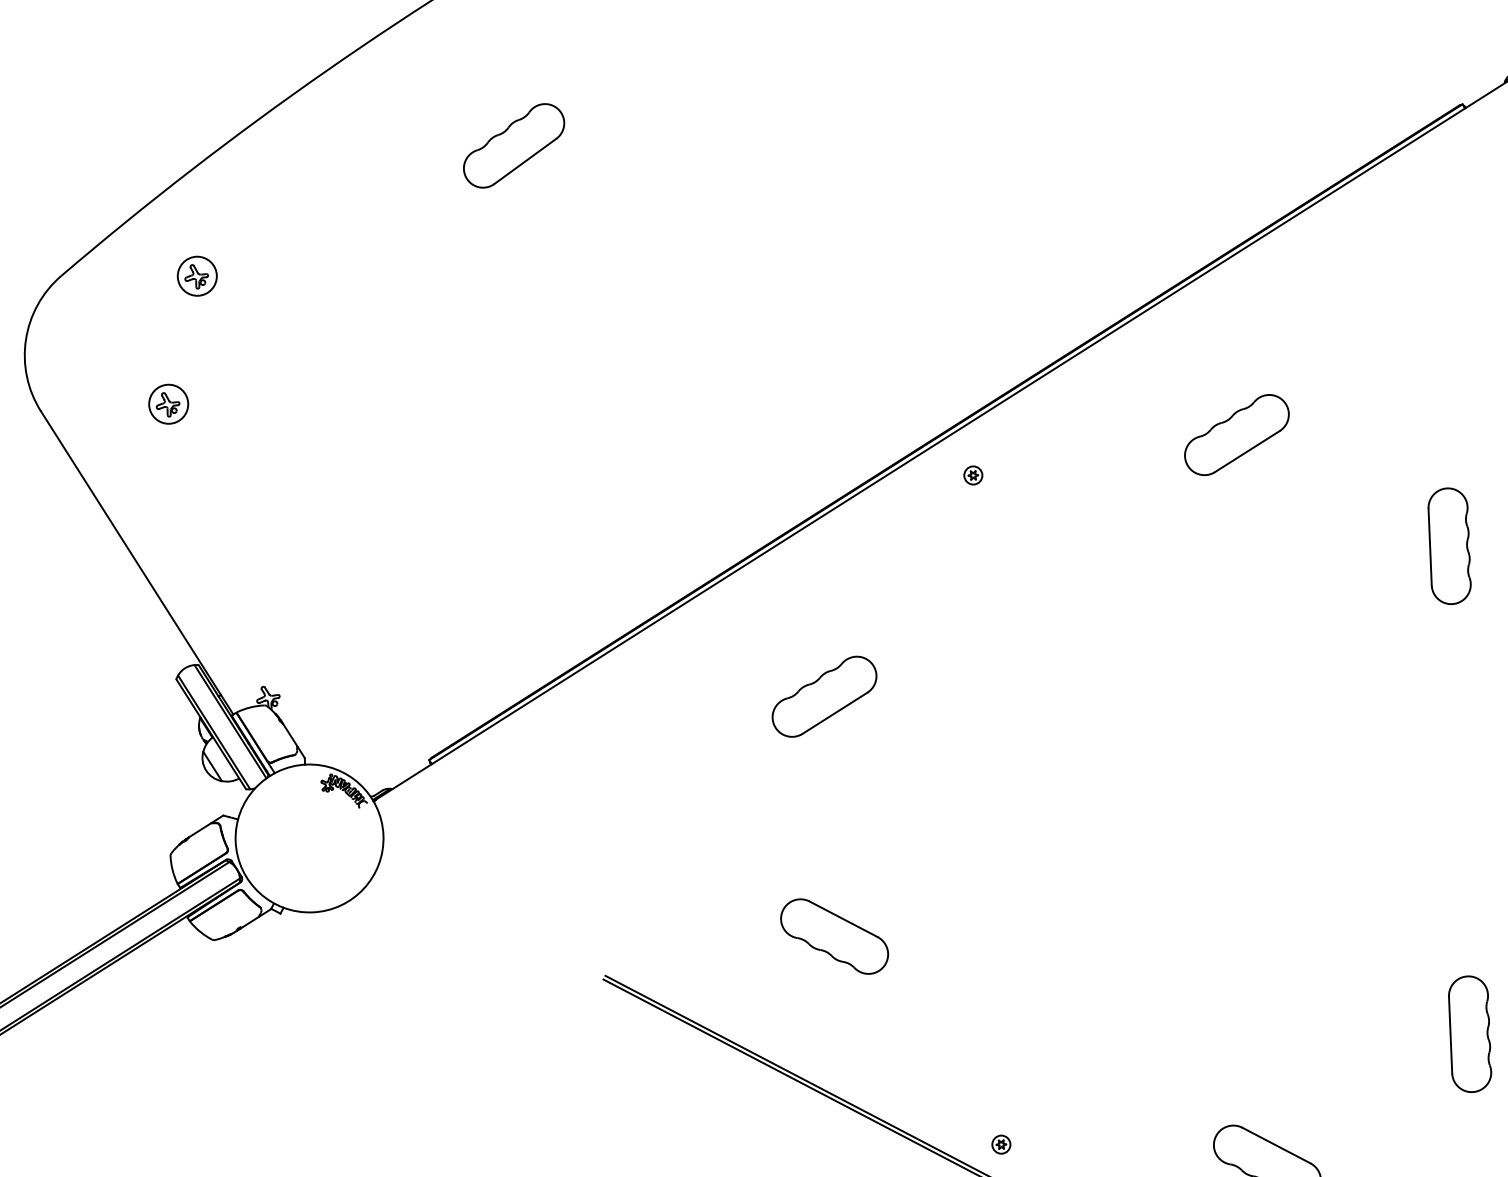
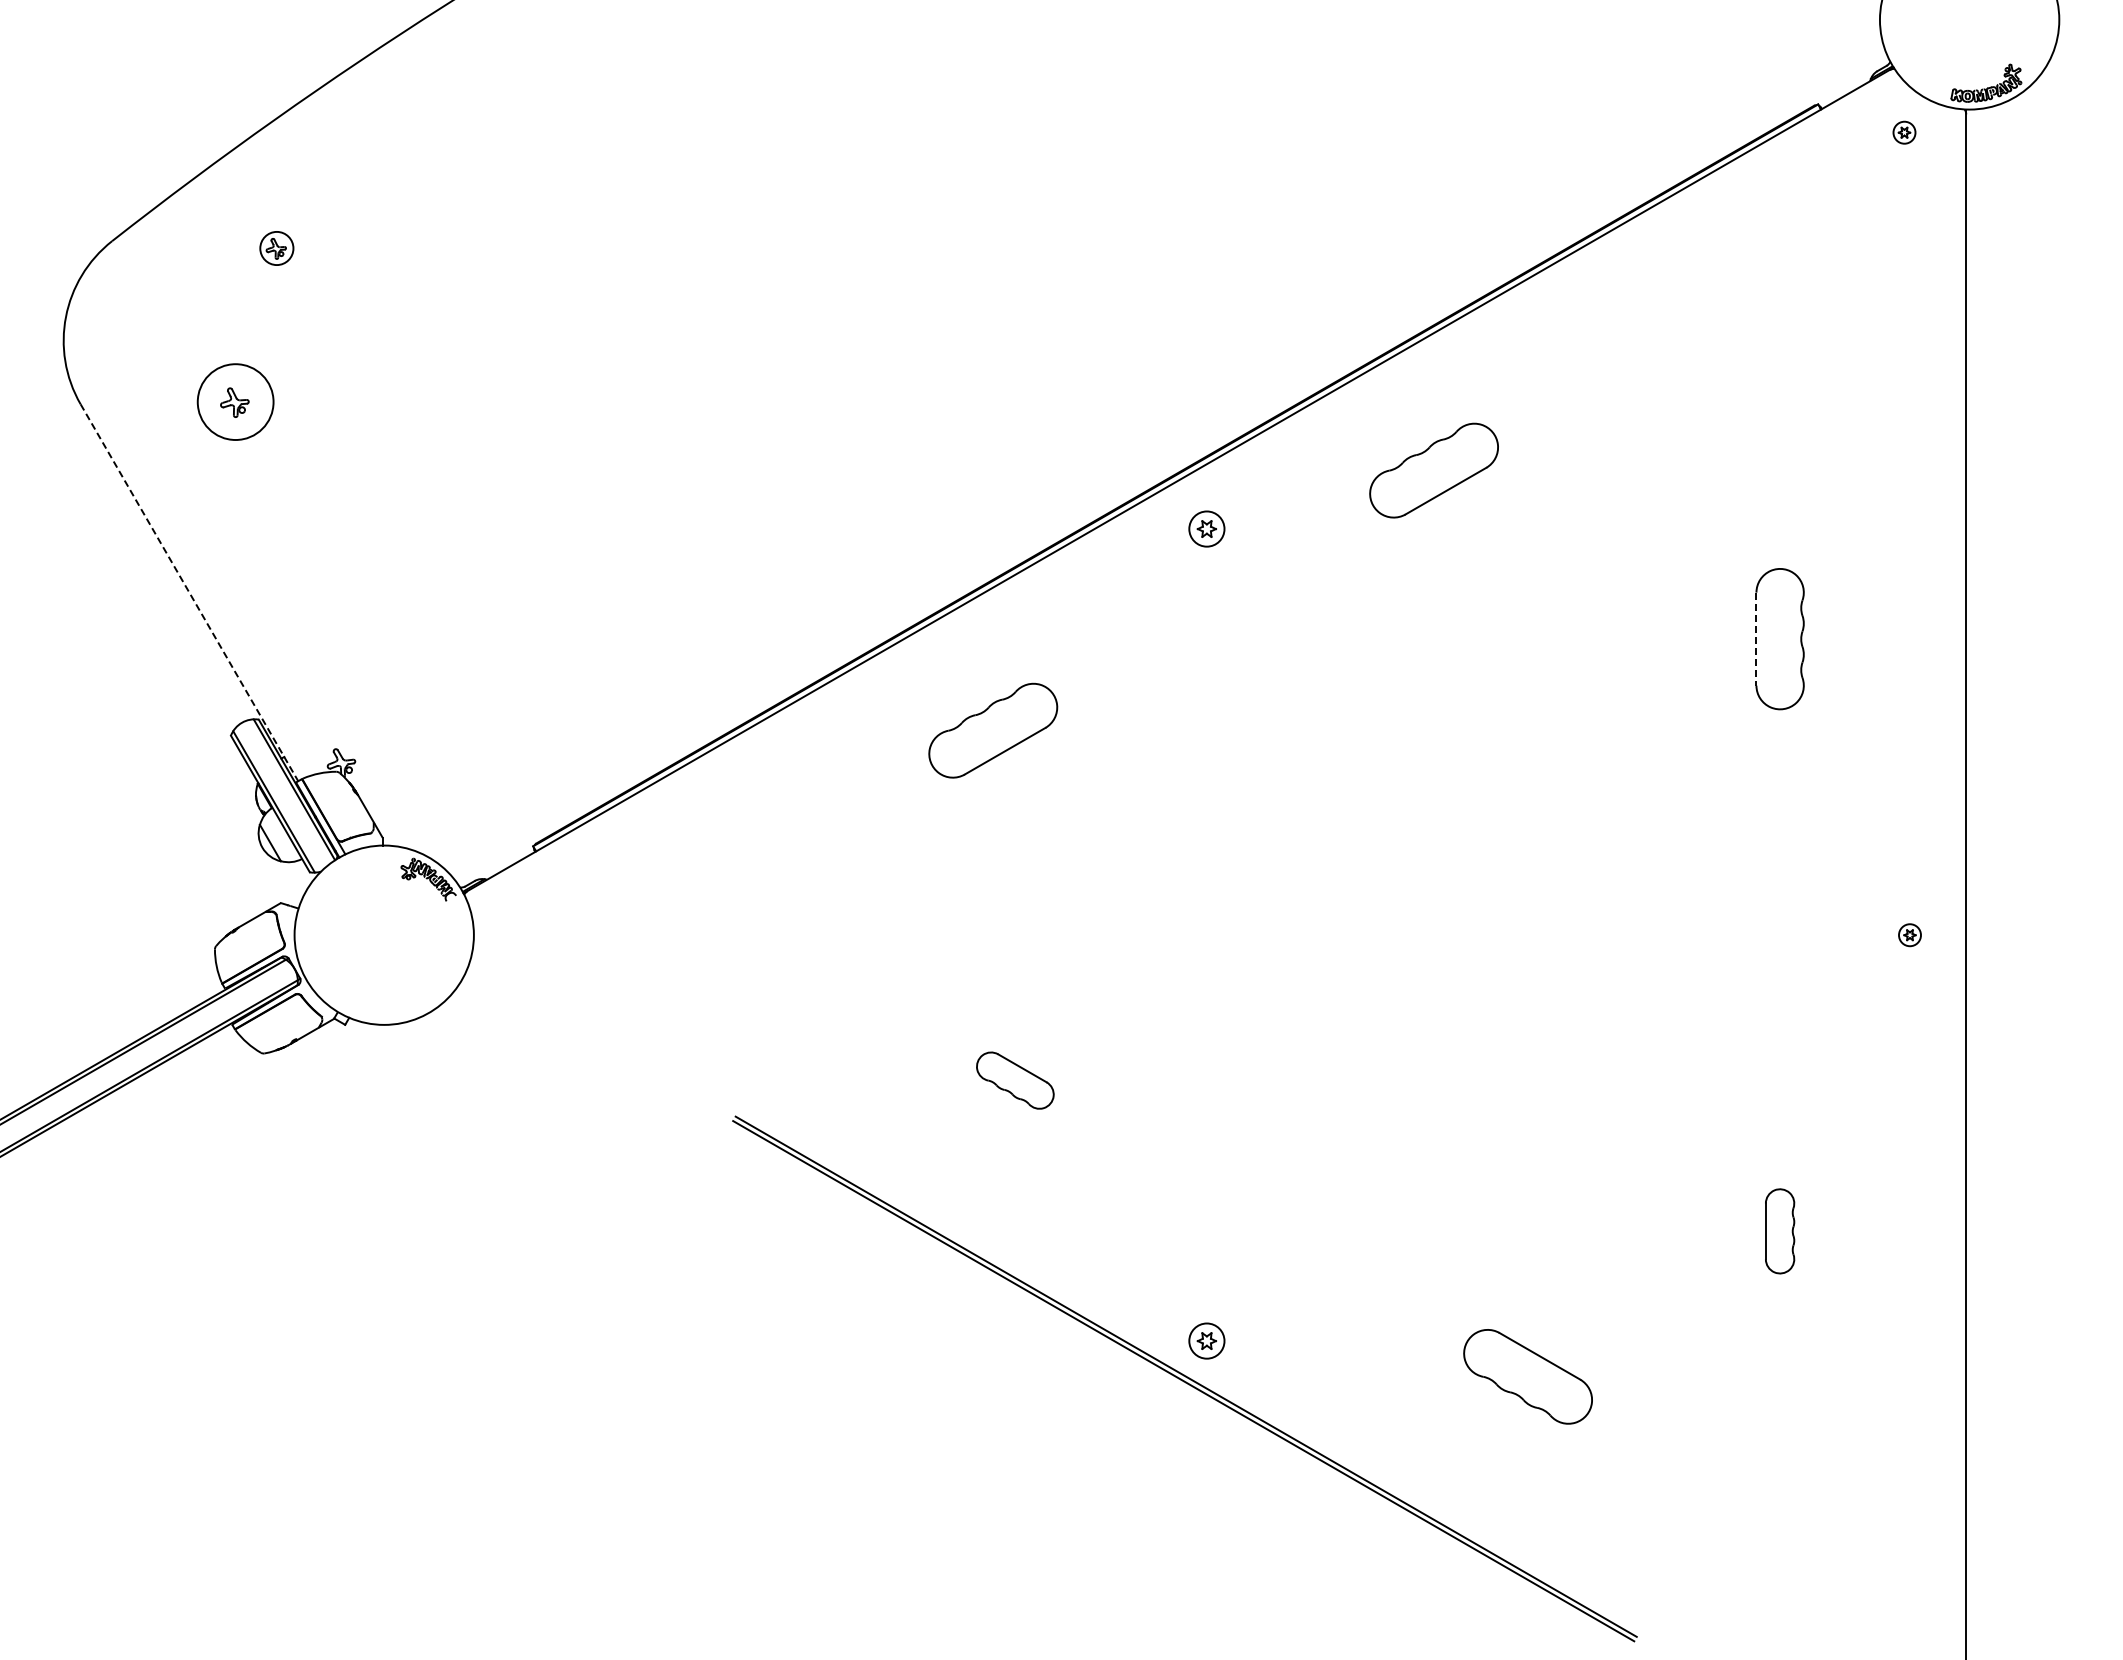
part: (513, 145) -> (666, 106), removed
part: (197, 276) -> (276, 248), size x0.7
circle: (168, 403) -> (235, 401), size x1.6
part: (1236, 434) -> (1433, 470), moved
part: (973, 475) -> (1206, 529), size x1.6
line: (1430, 547) -> (1756, 639), solid -> dashed
line: (137, 562) -> (189, 592), solid -> dashed
part: (824, 696) -> (993, 730), moved
part: (834, 936) -> (1015, 1080), size x0.6
part: (1469, 1034) -> (1779, 1231), size x0.6
part: (1001, 1144) -> (1206, 1341), size x1.6

